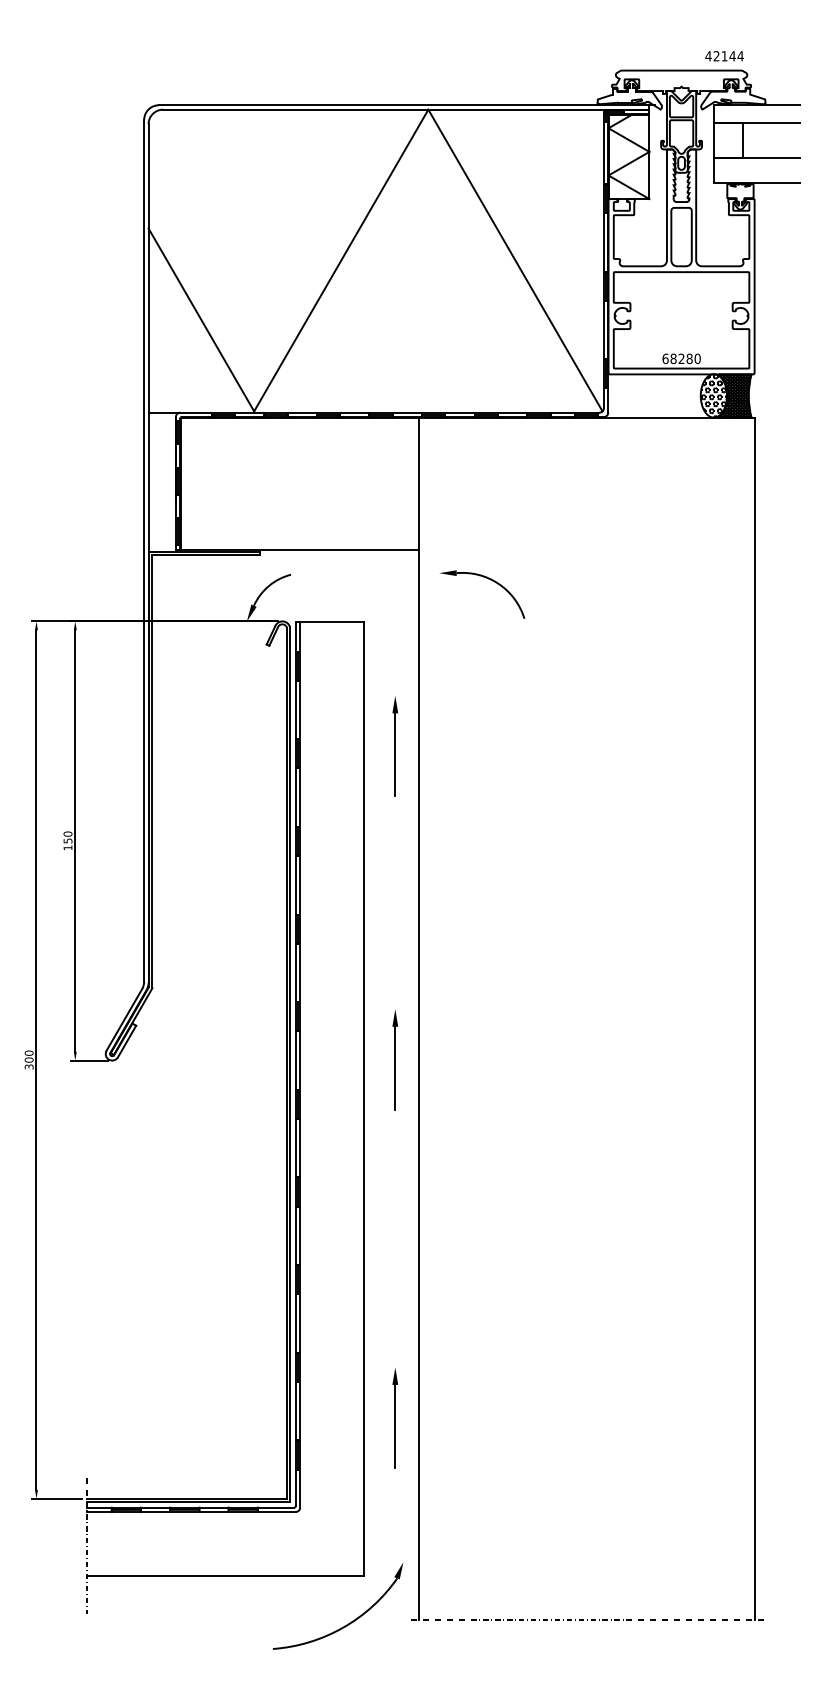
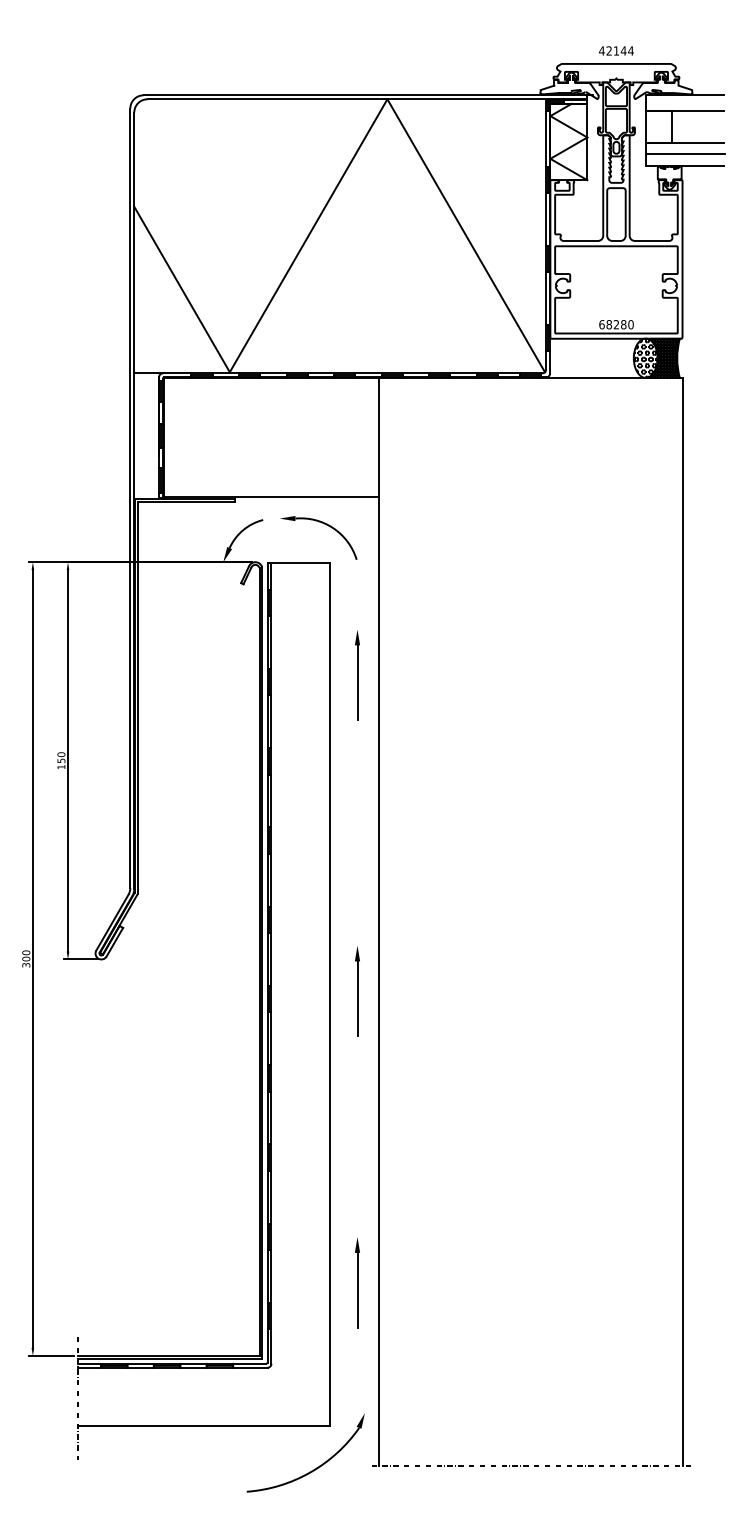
text: (724, 56) -> (616, 51), moved
line: (757, 170) -> (685, 154), added
part: (490, 580) -> (326, 525), moved
part: (395, 1060) -> (357, 991), moved

